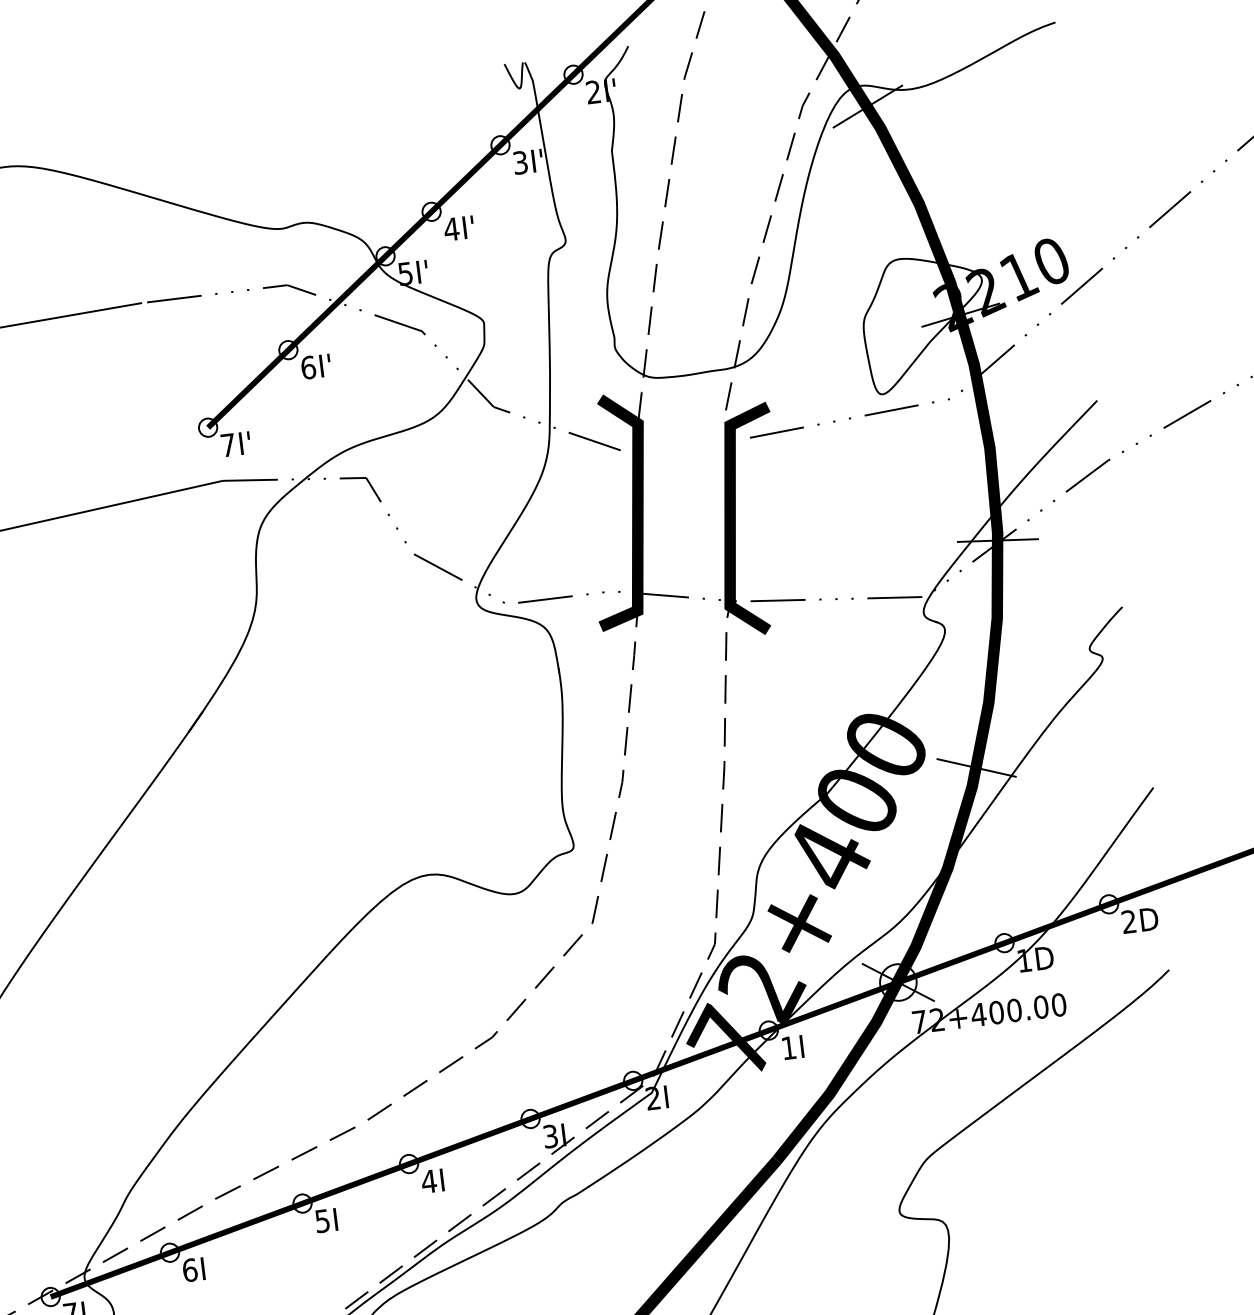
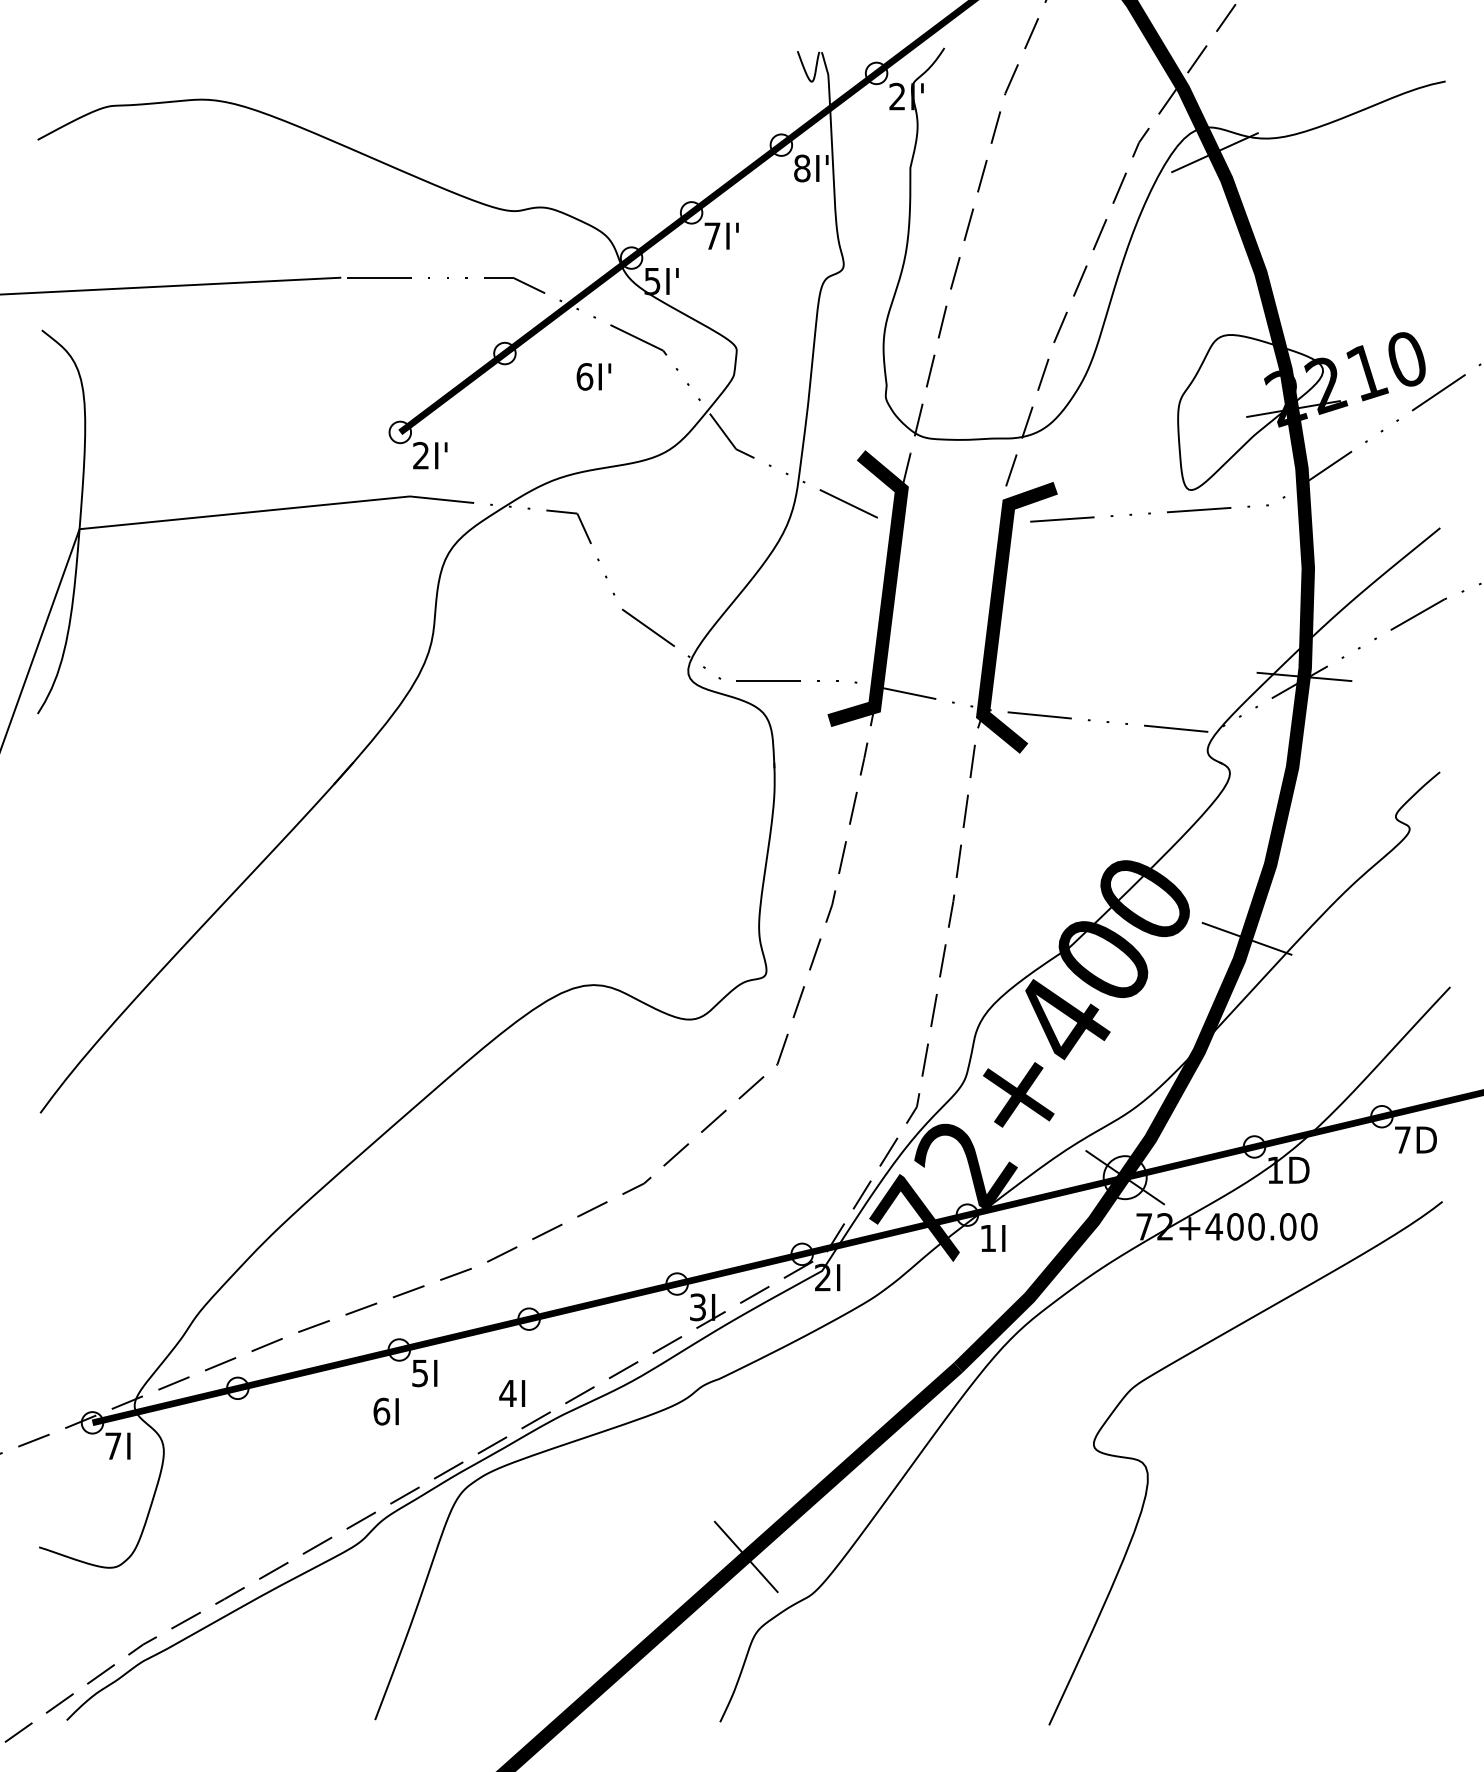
text: (520, 162) -> (802, 168), 3I' -> 8I'
text: (451, 228) -> (712, 235), 4I' -> 7I'
text: (315, 366) -> (593, 376), moved
text: (227, 445) -> (420, 455), 7I' -> 2I'
text: (1128, 921) -> (1402, 1139), 2D -> 7D
text: (432, 1181) -> (512, 1393), moved
text: (193, 1269) -> (385, 1411), moved

